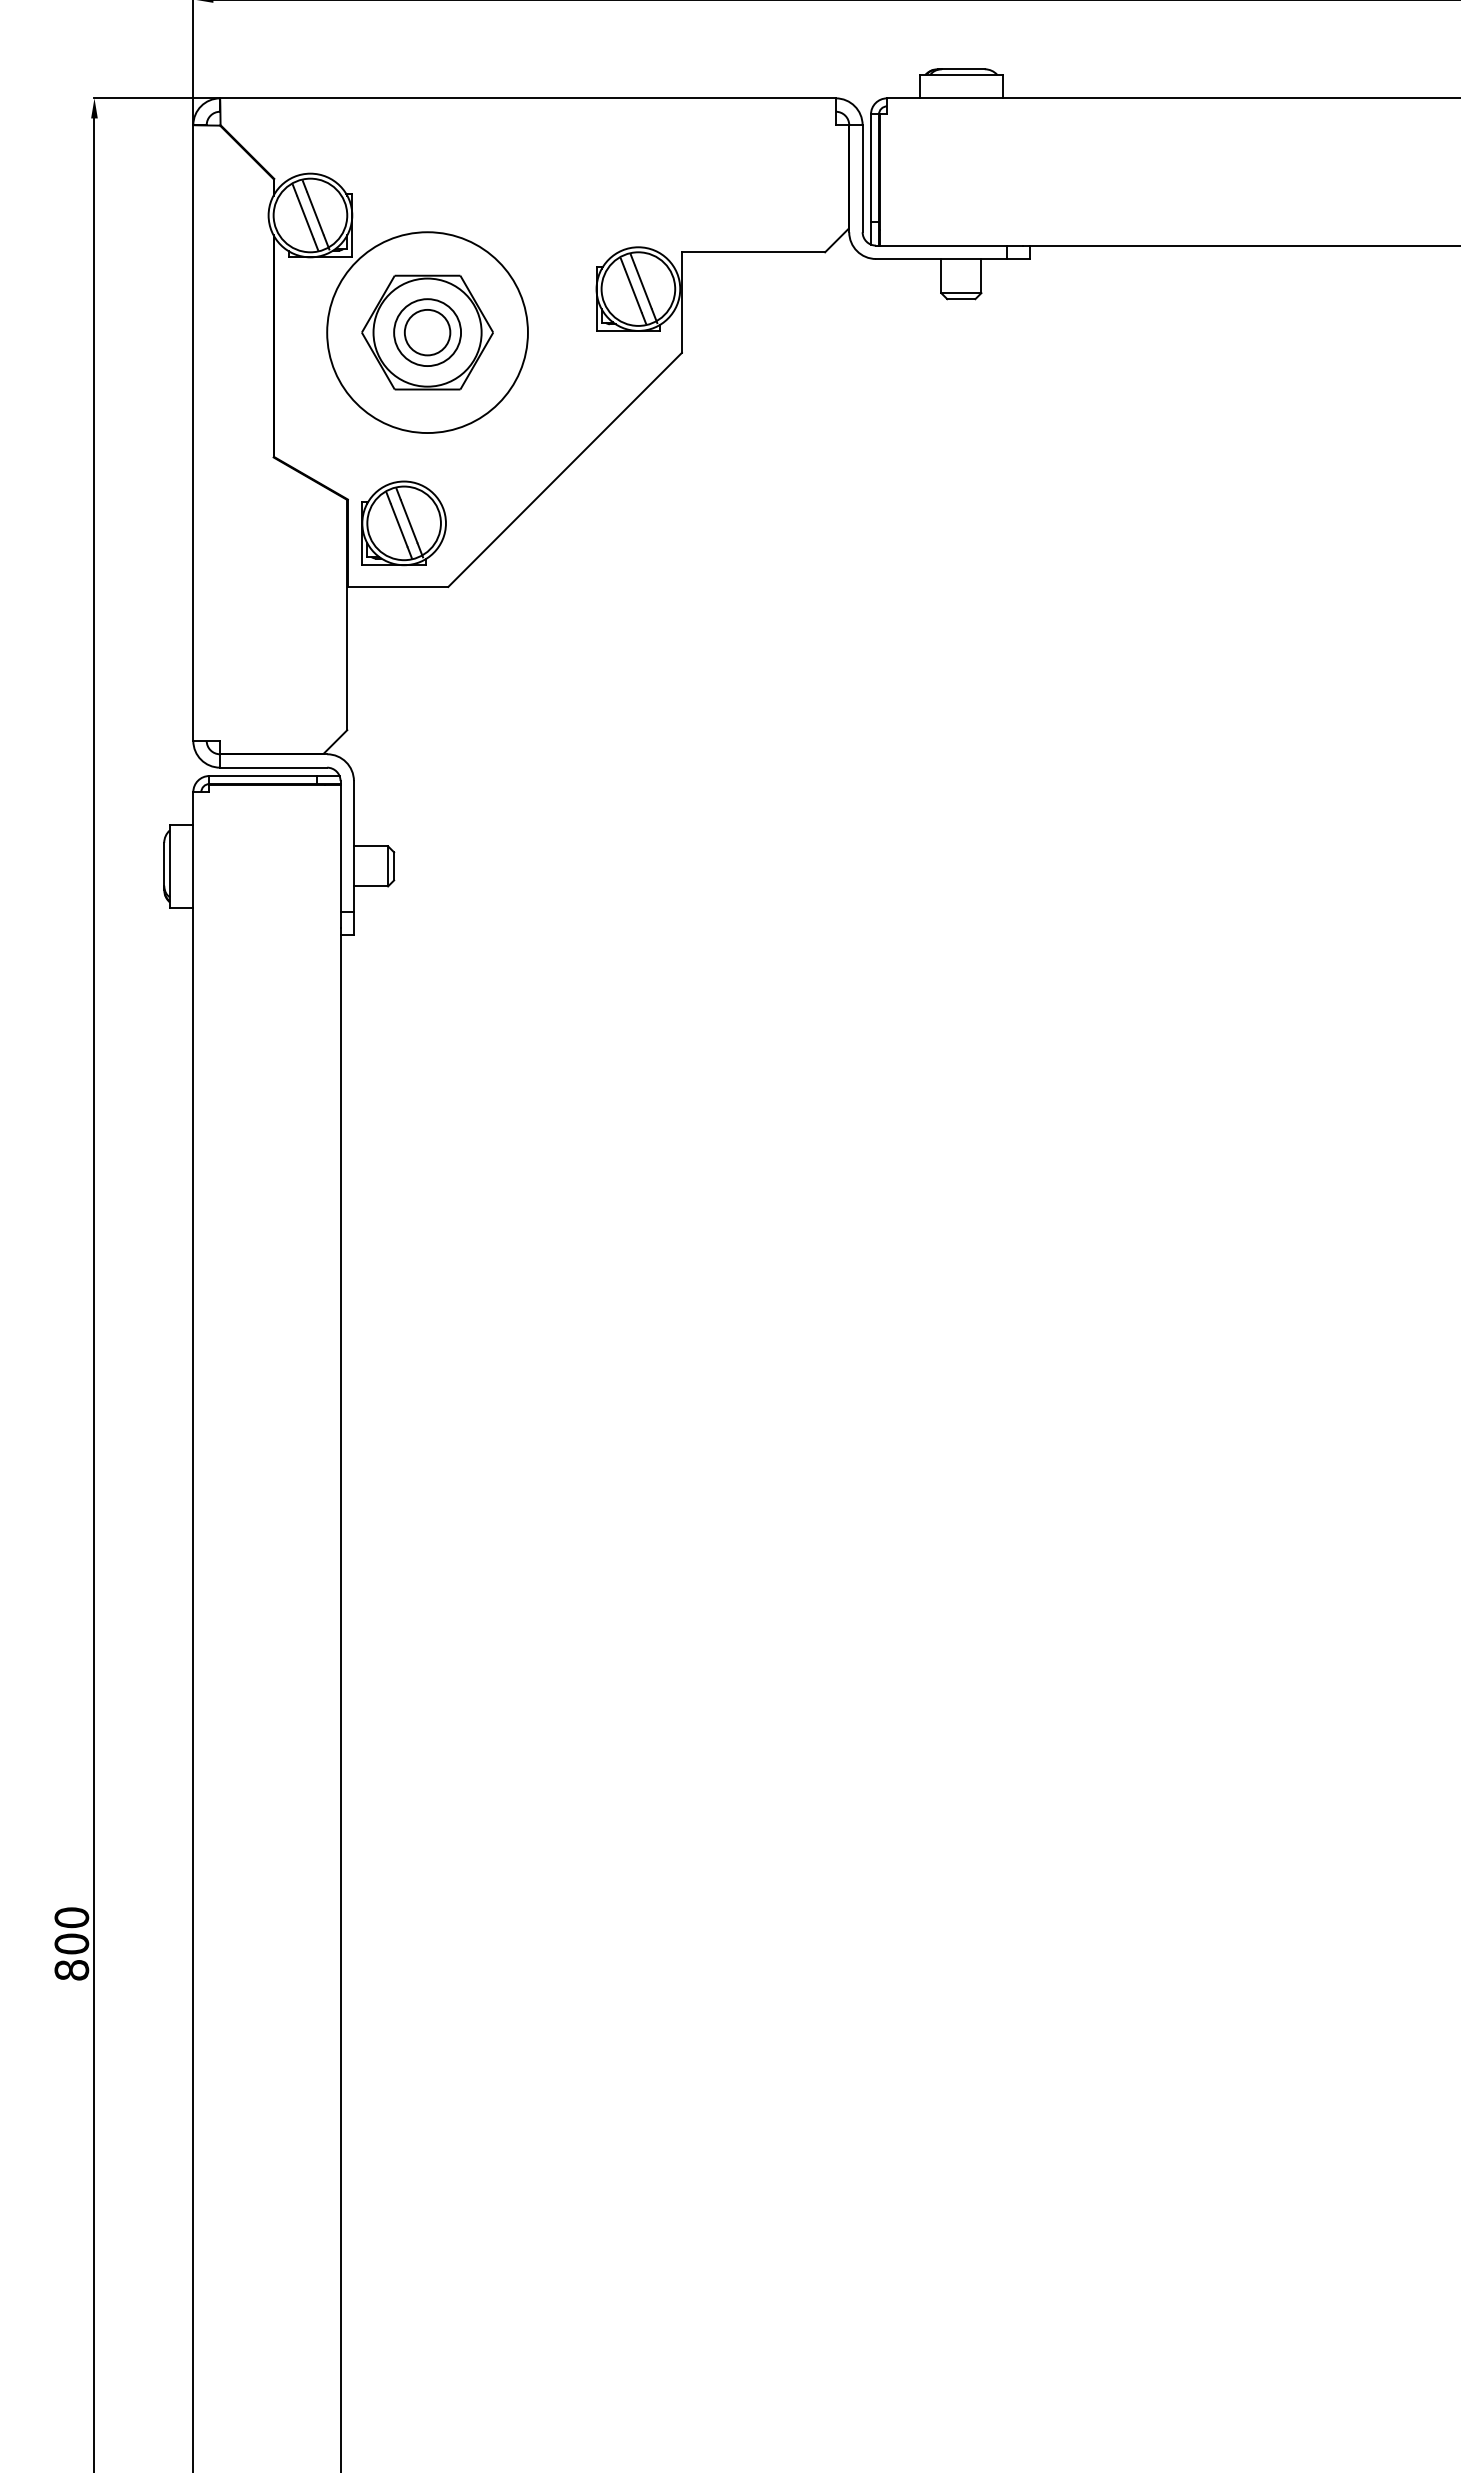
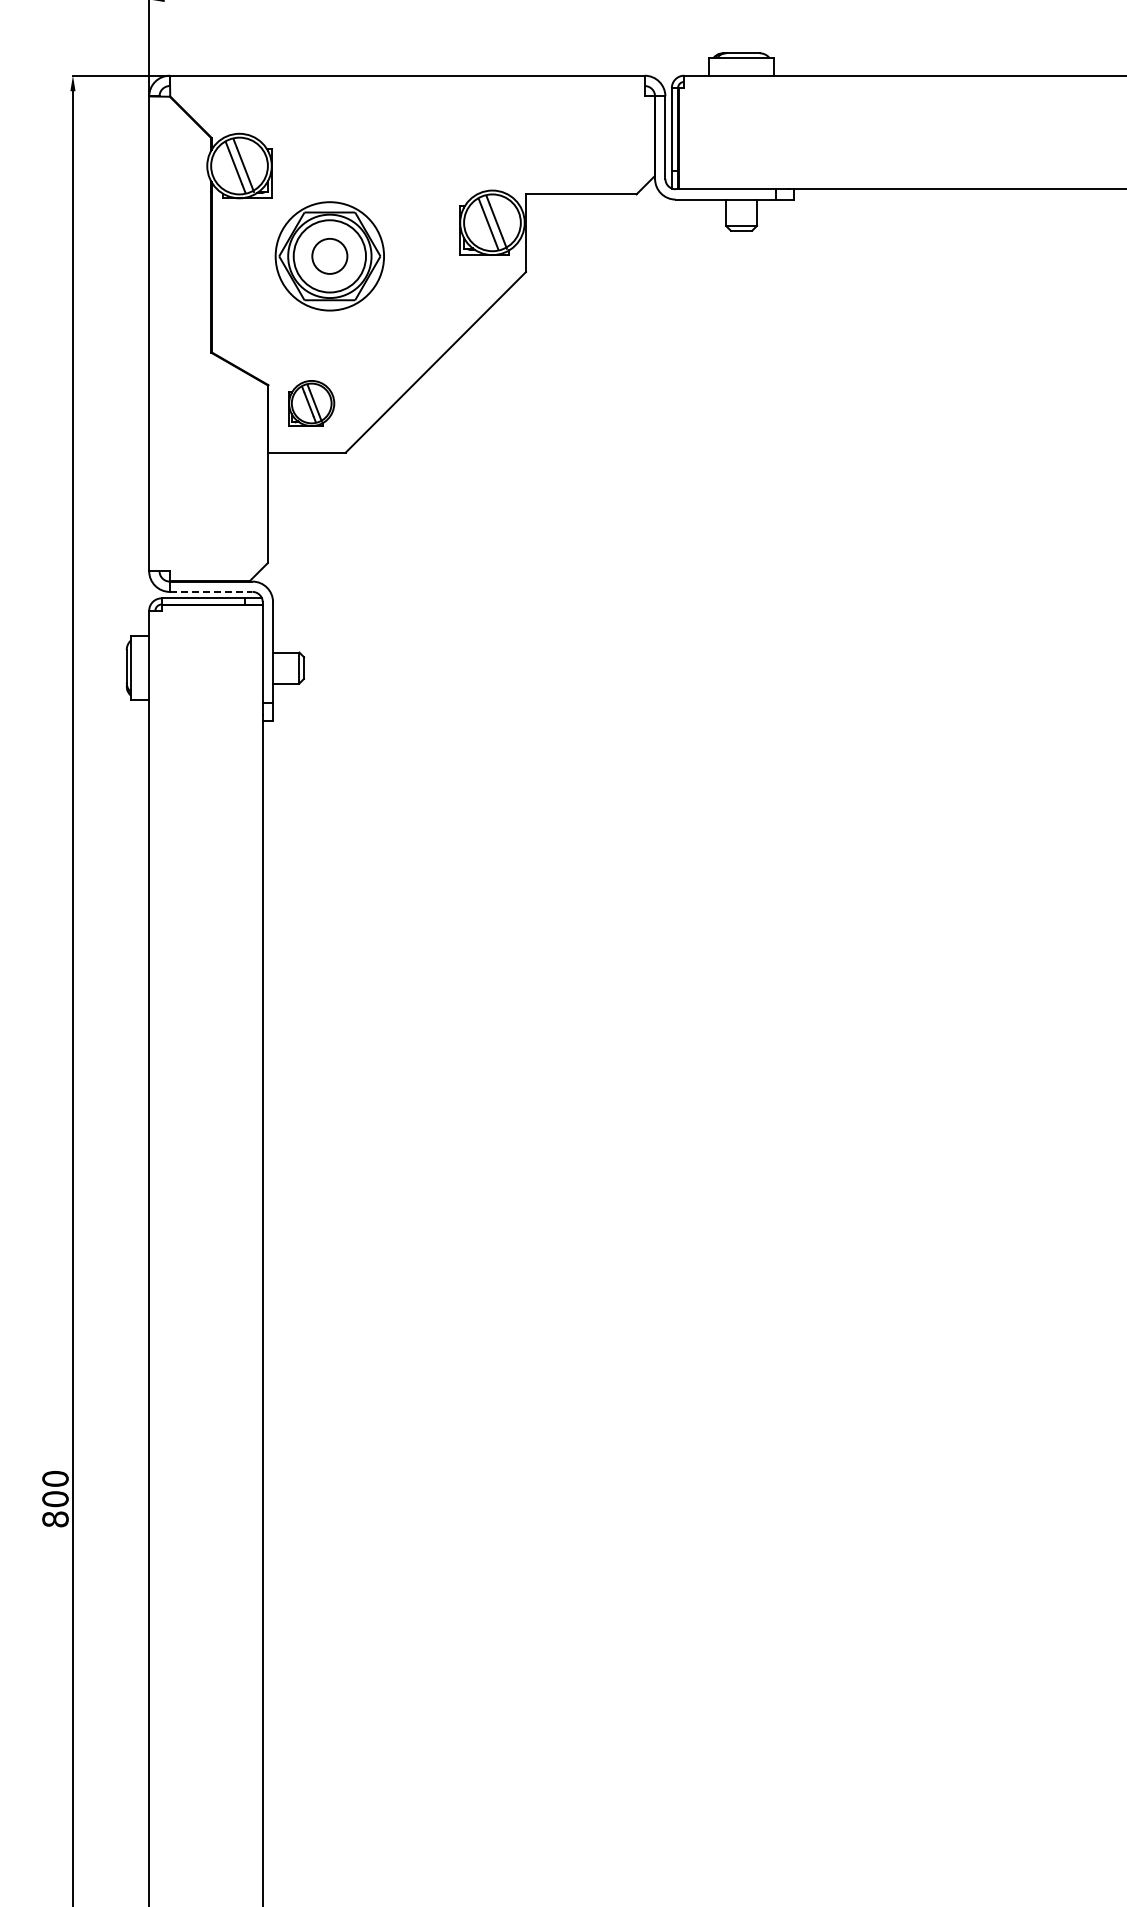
circle: (427, 331) -> (329, 255), size x0.7
circle: (427, 332) -> (329, 256), size x1.4
part: (403, 523) -> (311, 403), size x0.7
line: (274, 767) -> (211, 591), solid -> dashed

